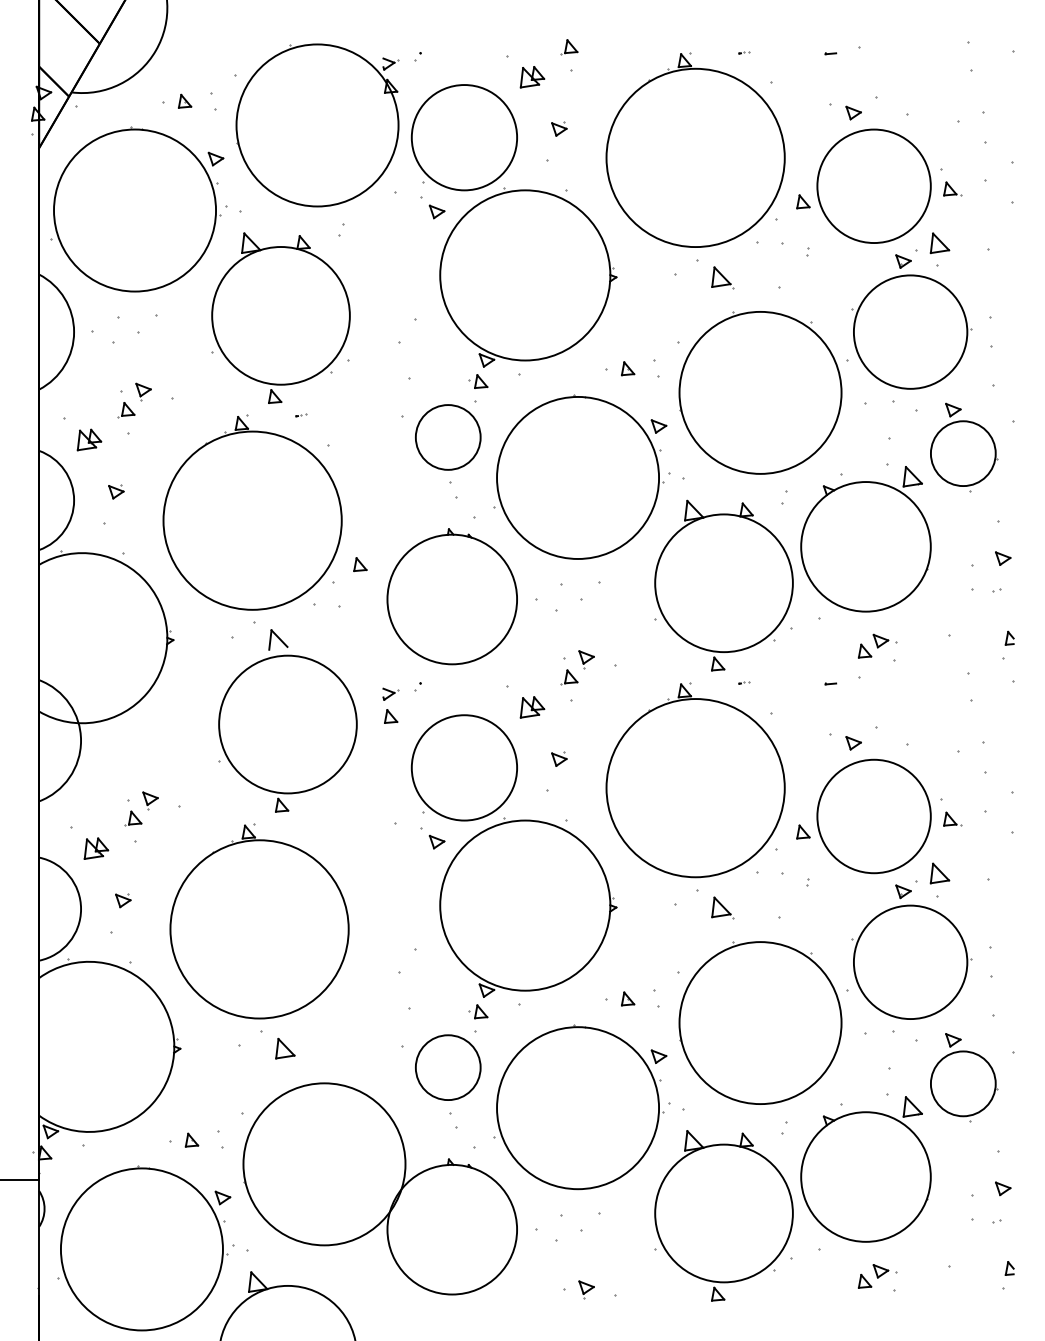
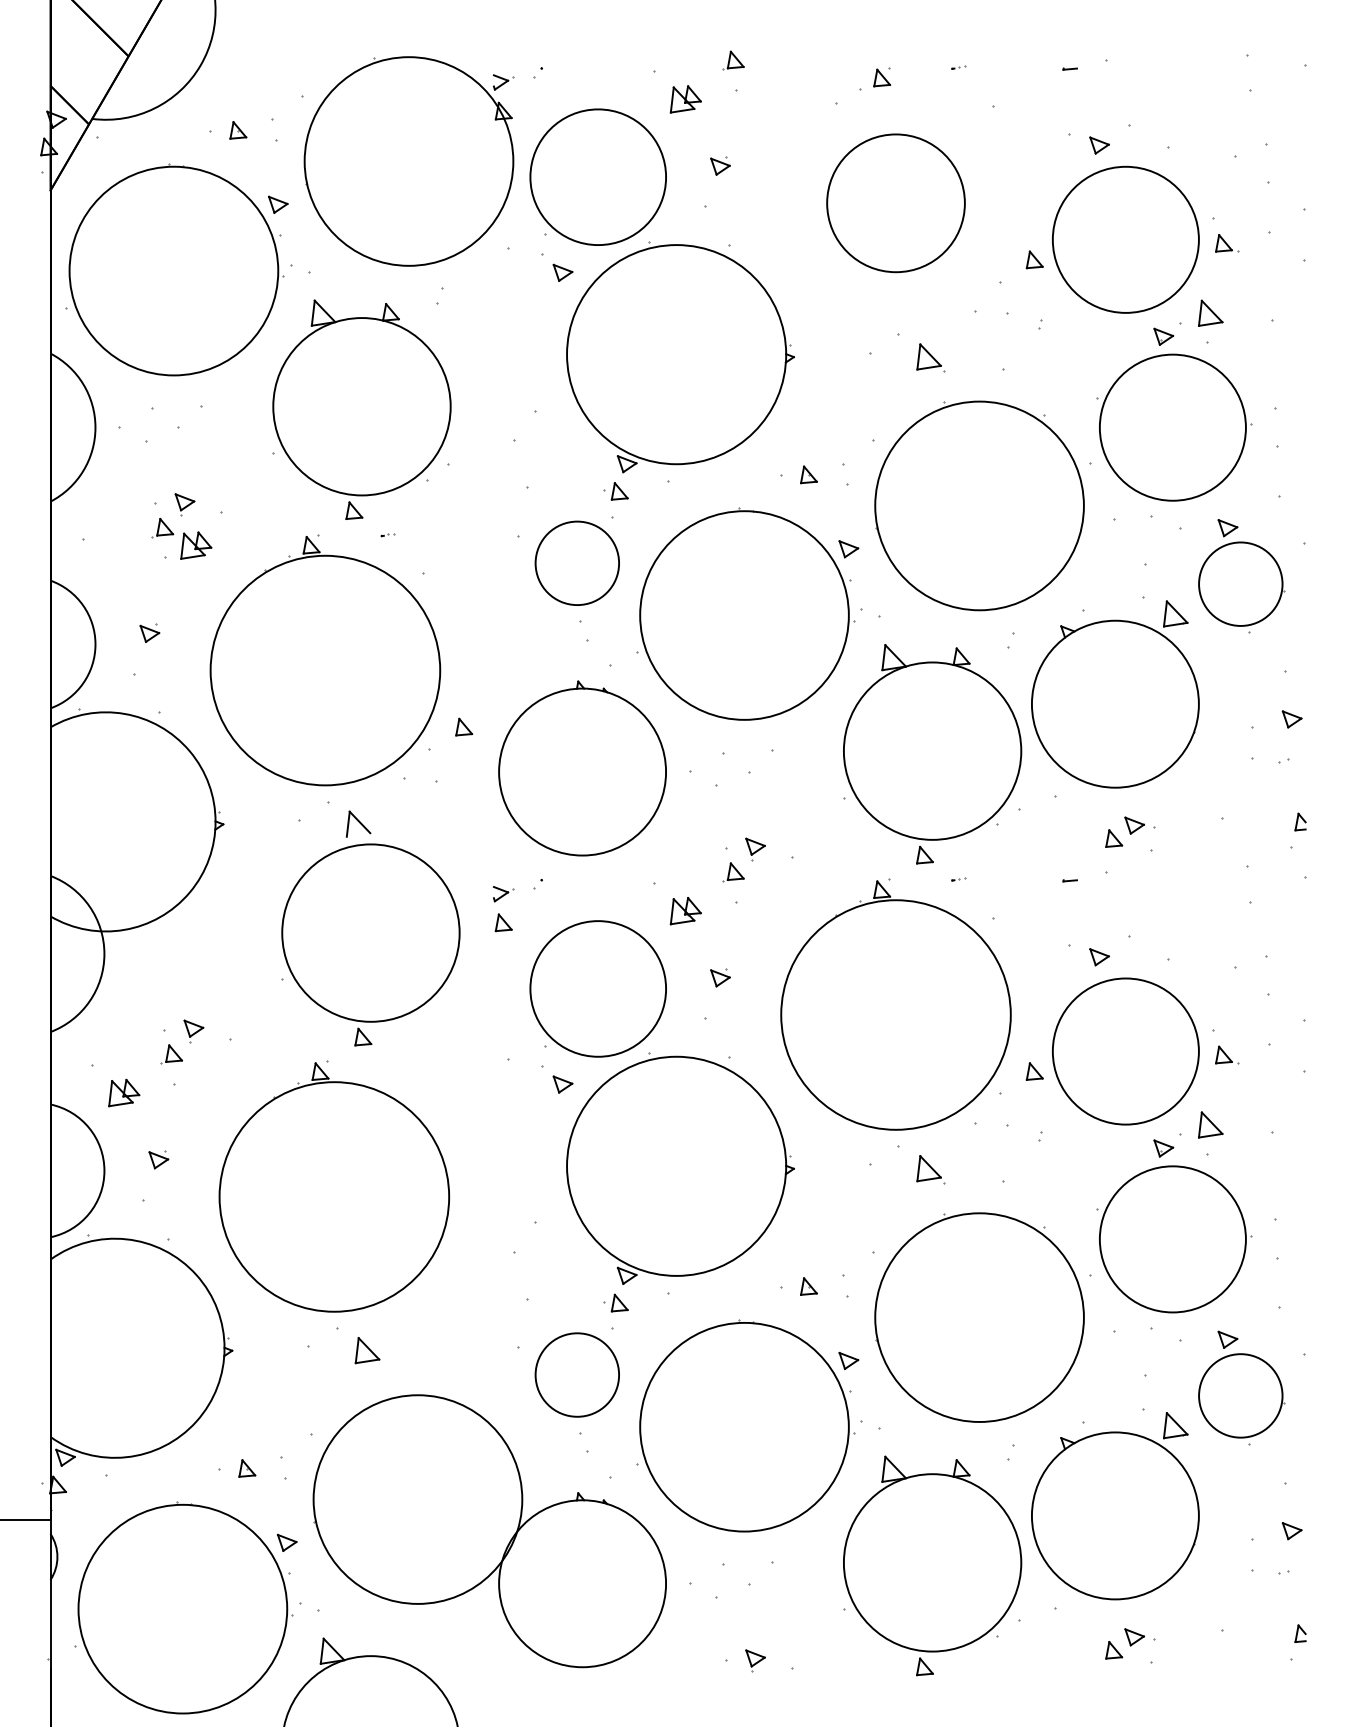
circle: (695, 158) -> (895, 203), size x0.6
part: (89, 439) -> (196, 545), moved

